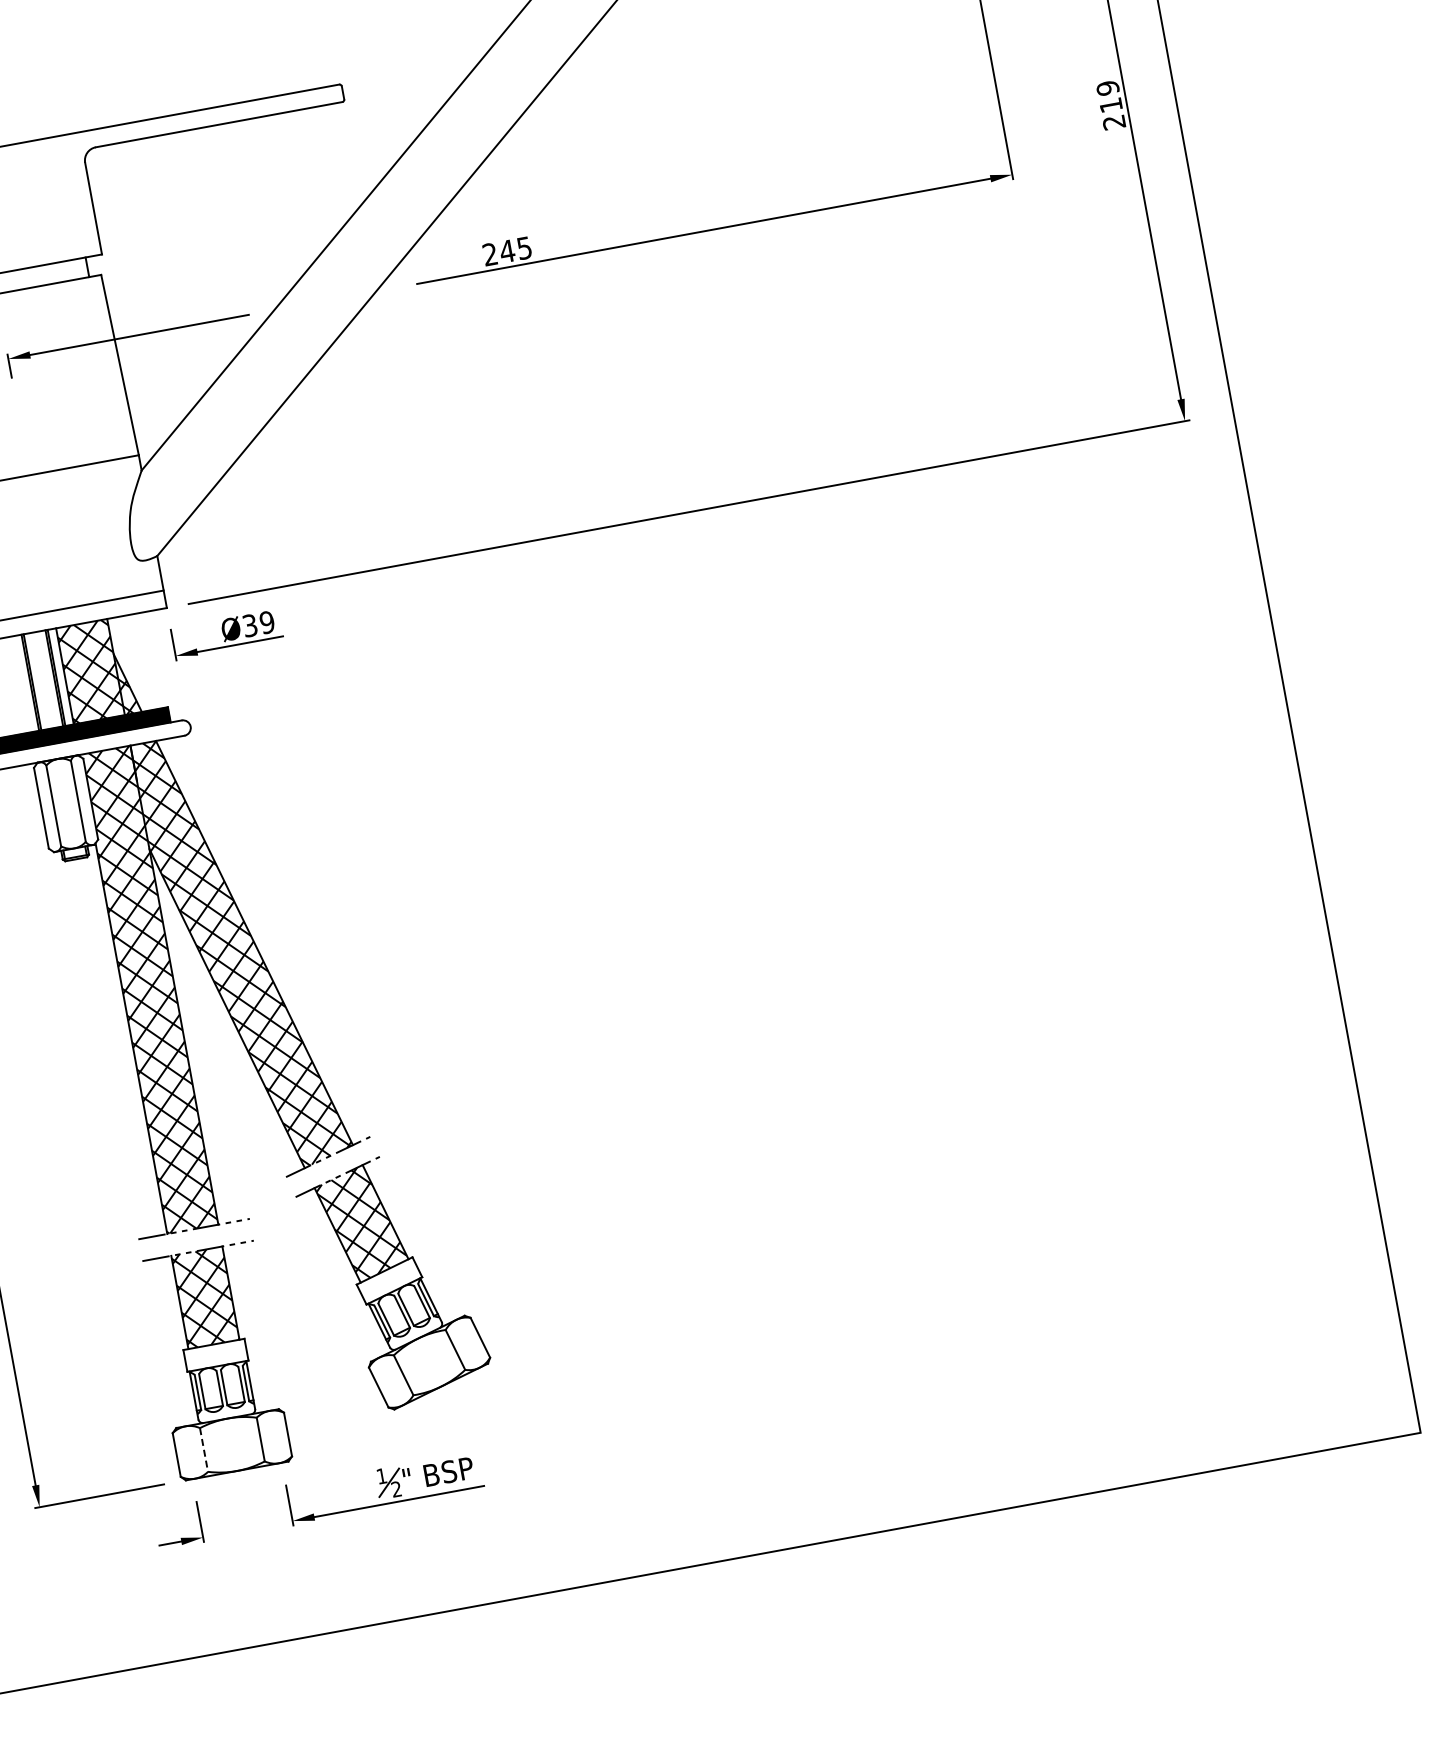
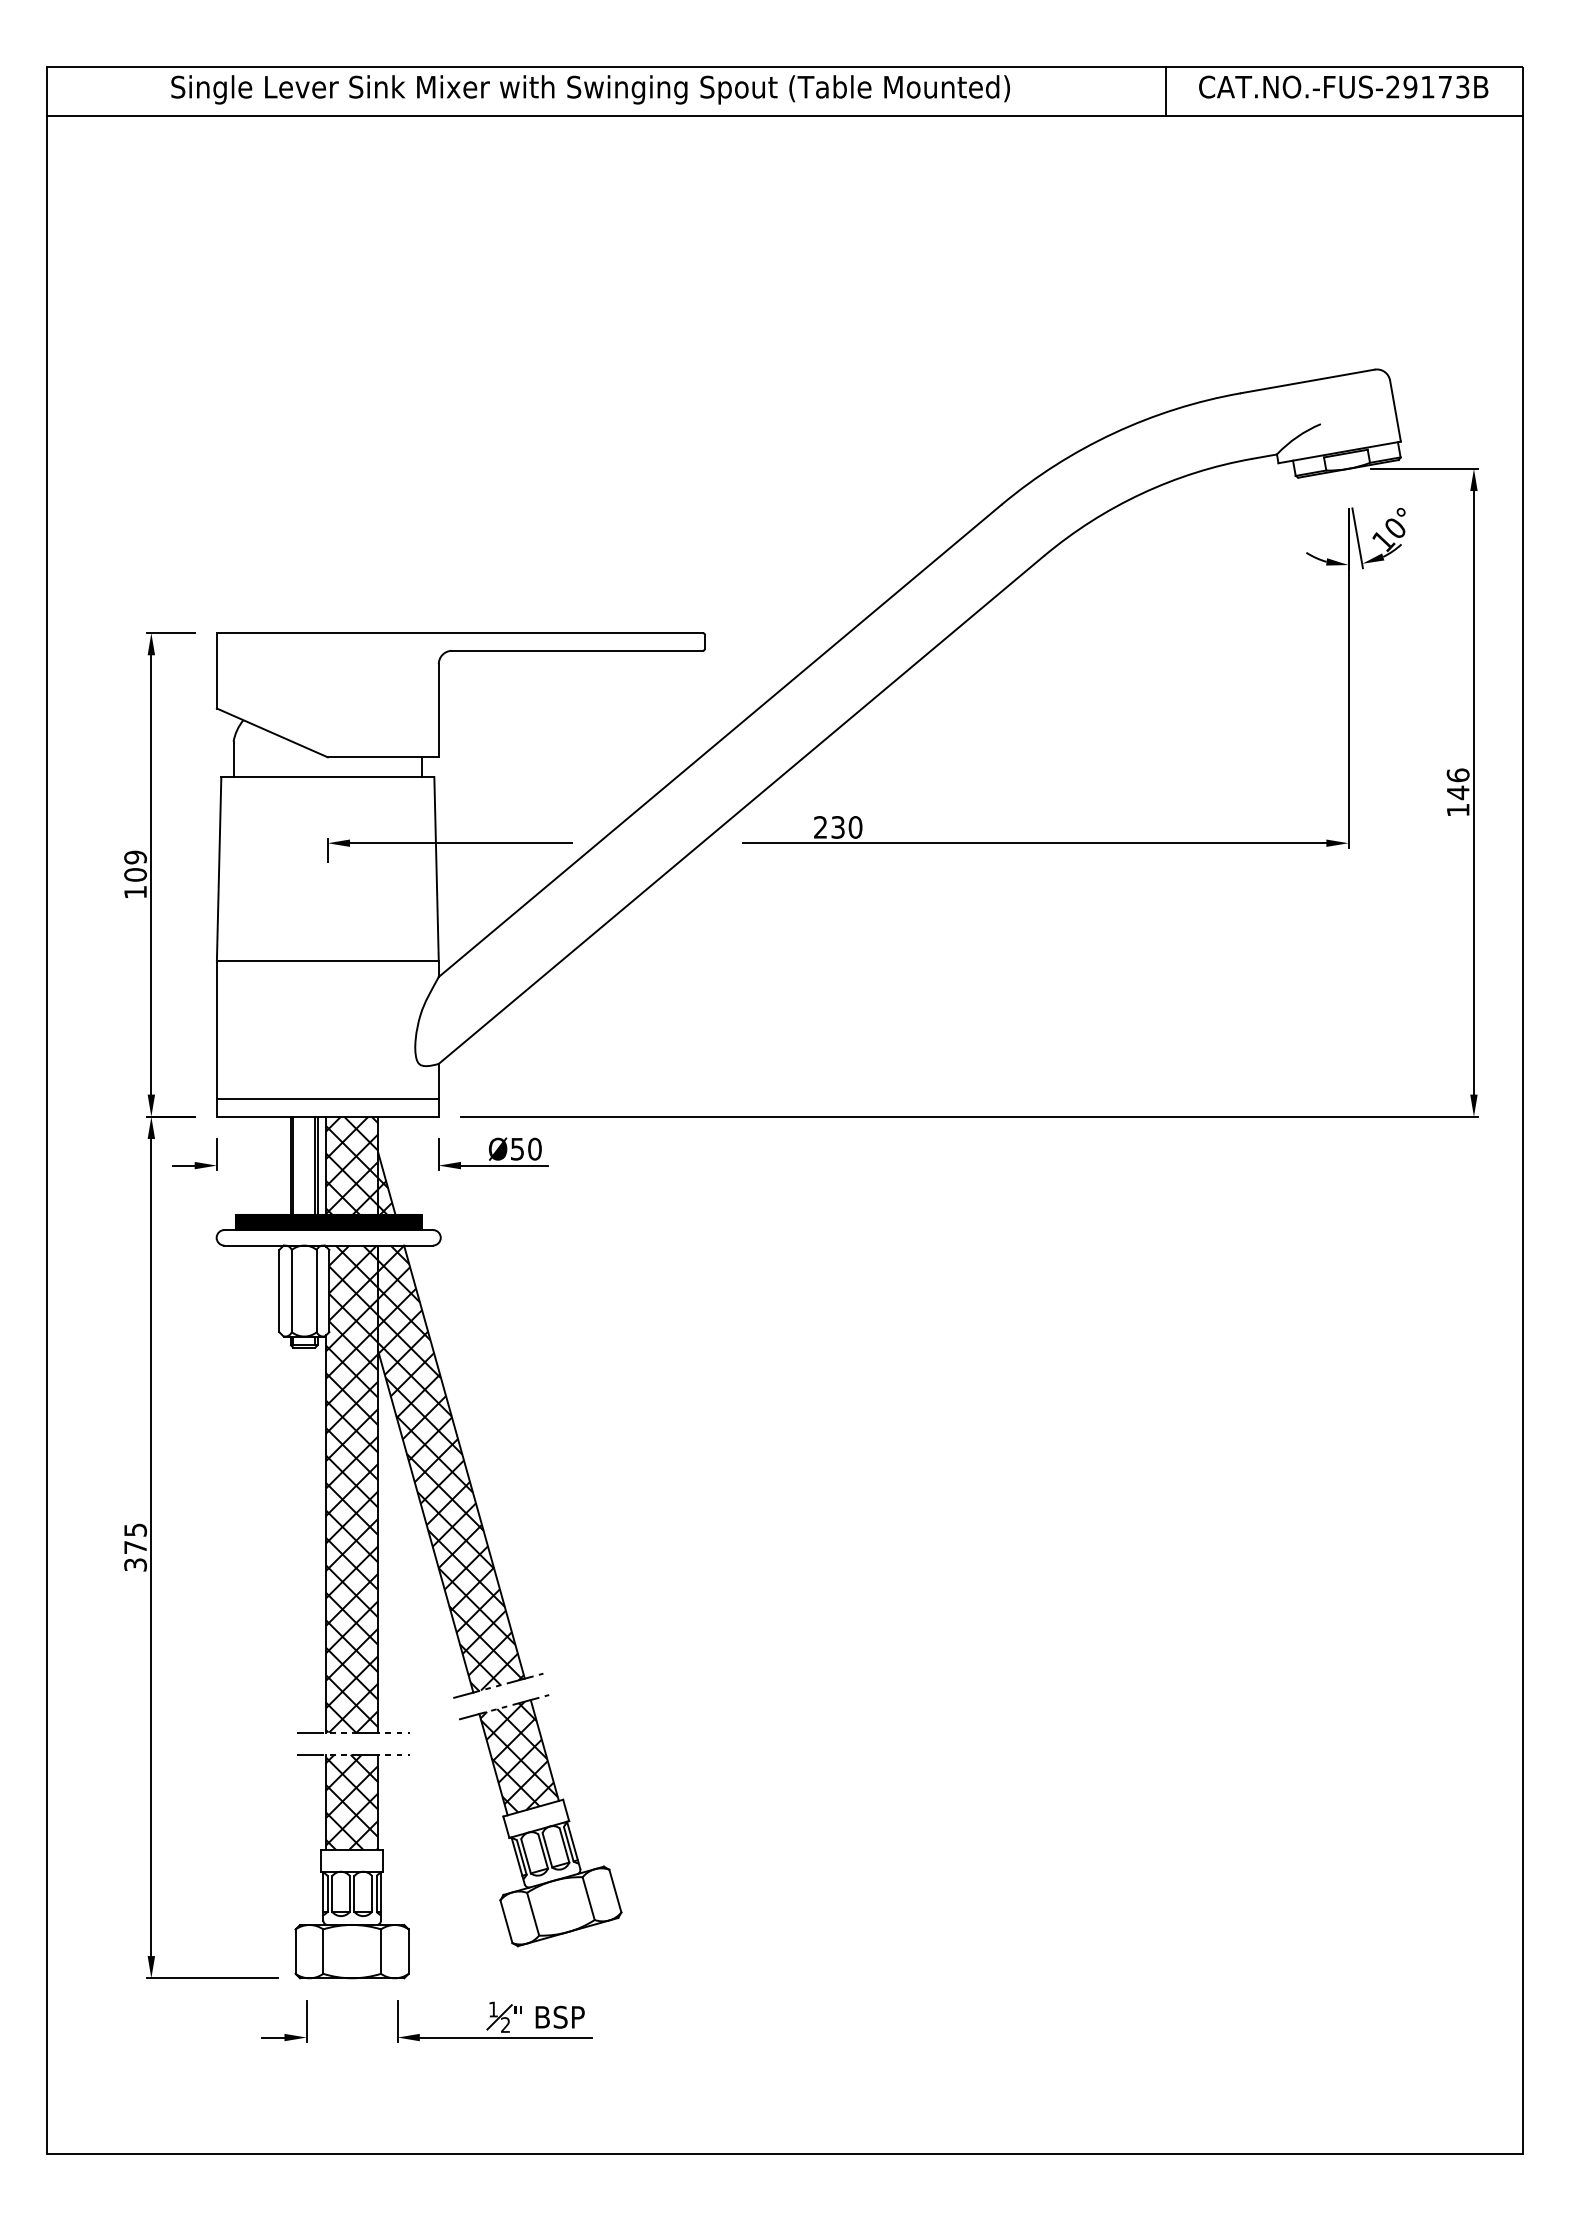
text: (1110, 105) -> (1457, 792), 219 -> 146
text: (515, 249) -> (846, 827), 245 -> 230
text: (258, 623) -> (526, 1148), Ø39 -> Ø50
line: (204, 1450) -> (323, 1952), dashed -> solid

